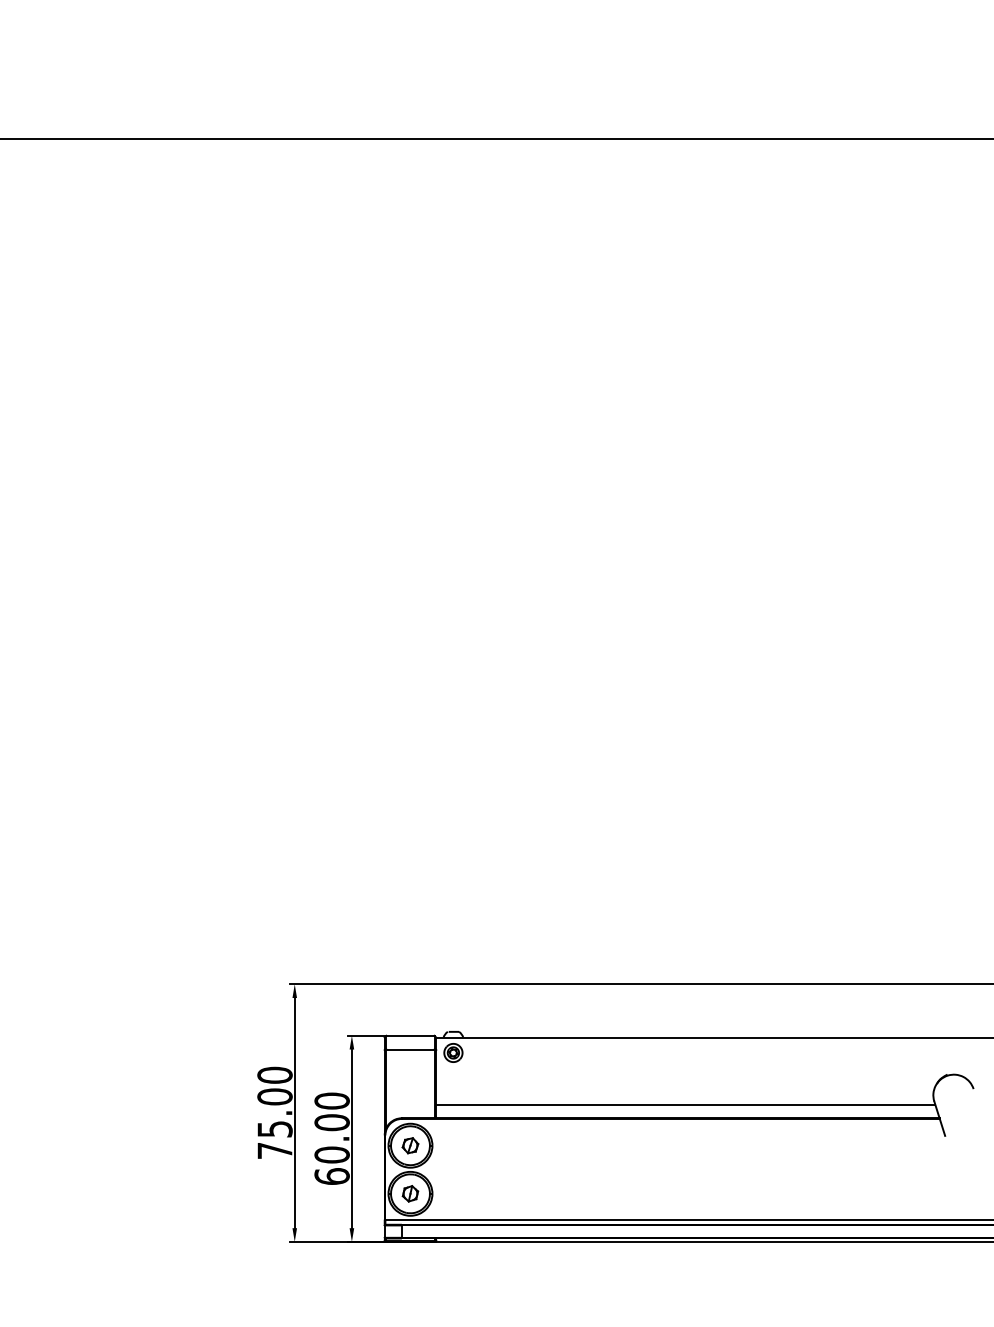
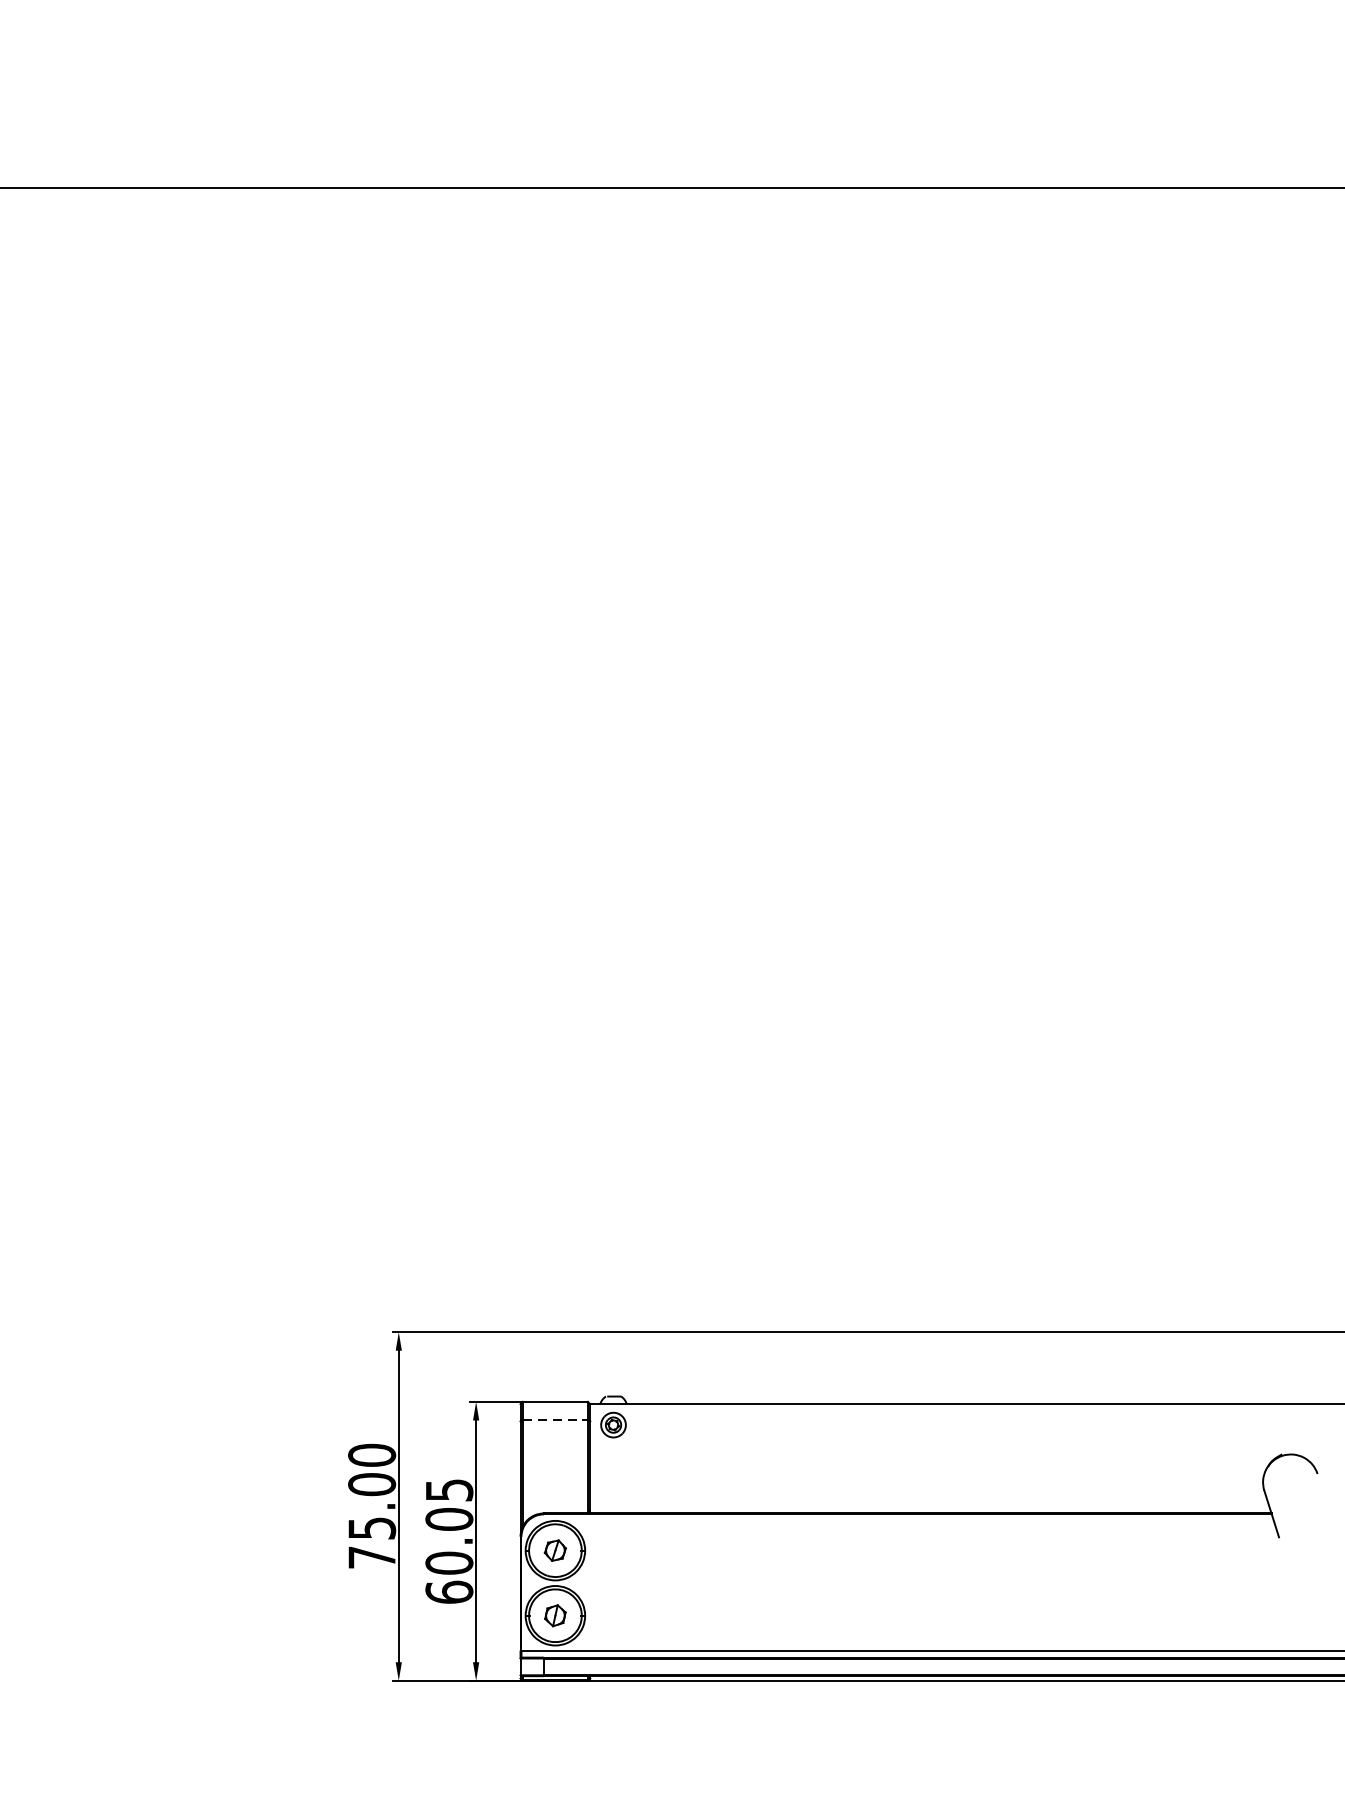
line: (410, 1049) -> (555, 1420), solid -> dashed
text: (331, 1100) -> (448, 1489), 60.00 -> 60.05
line: (685, 1104) -> (927, 1494), removed

